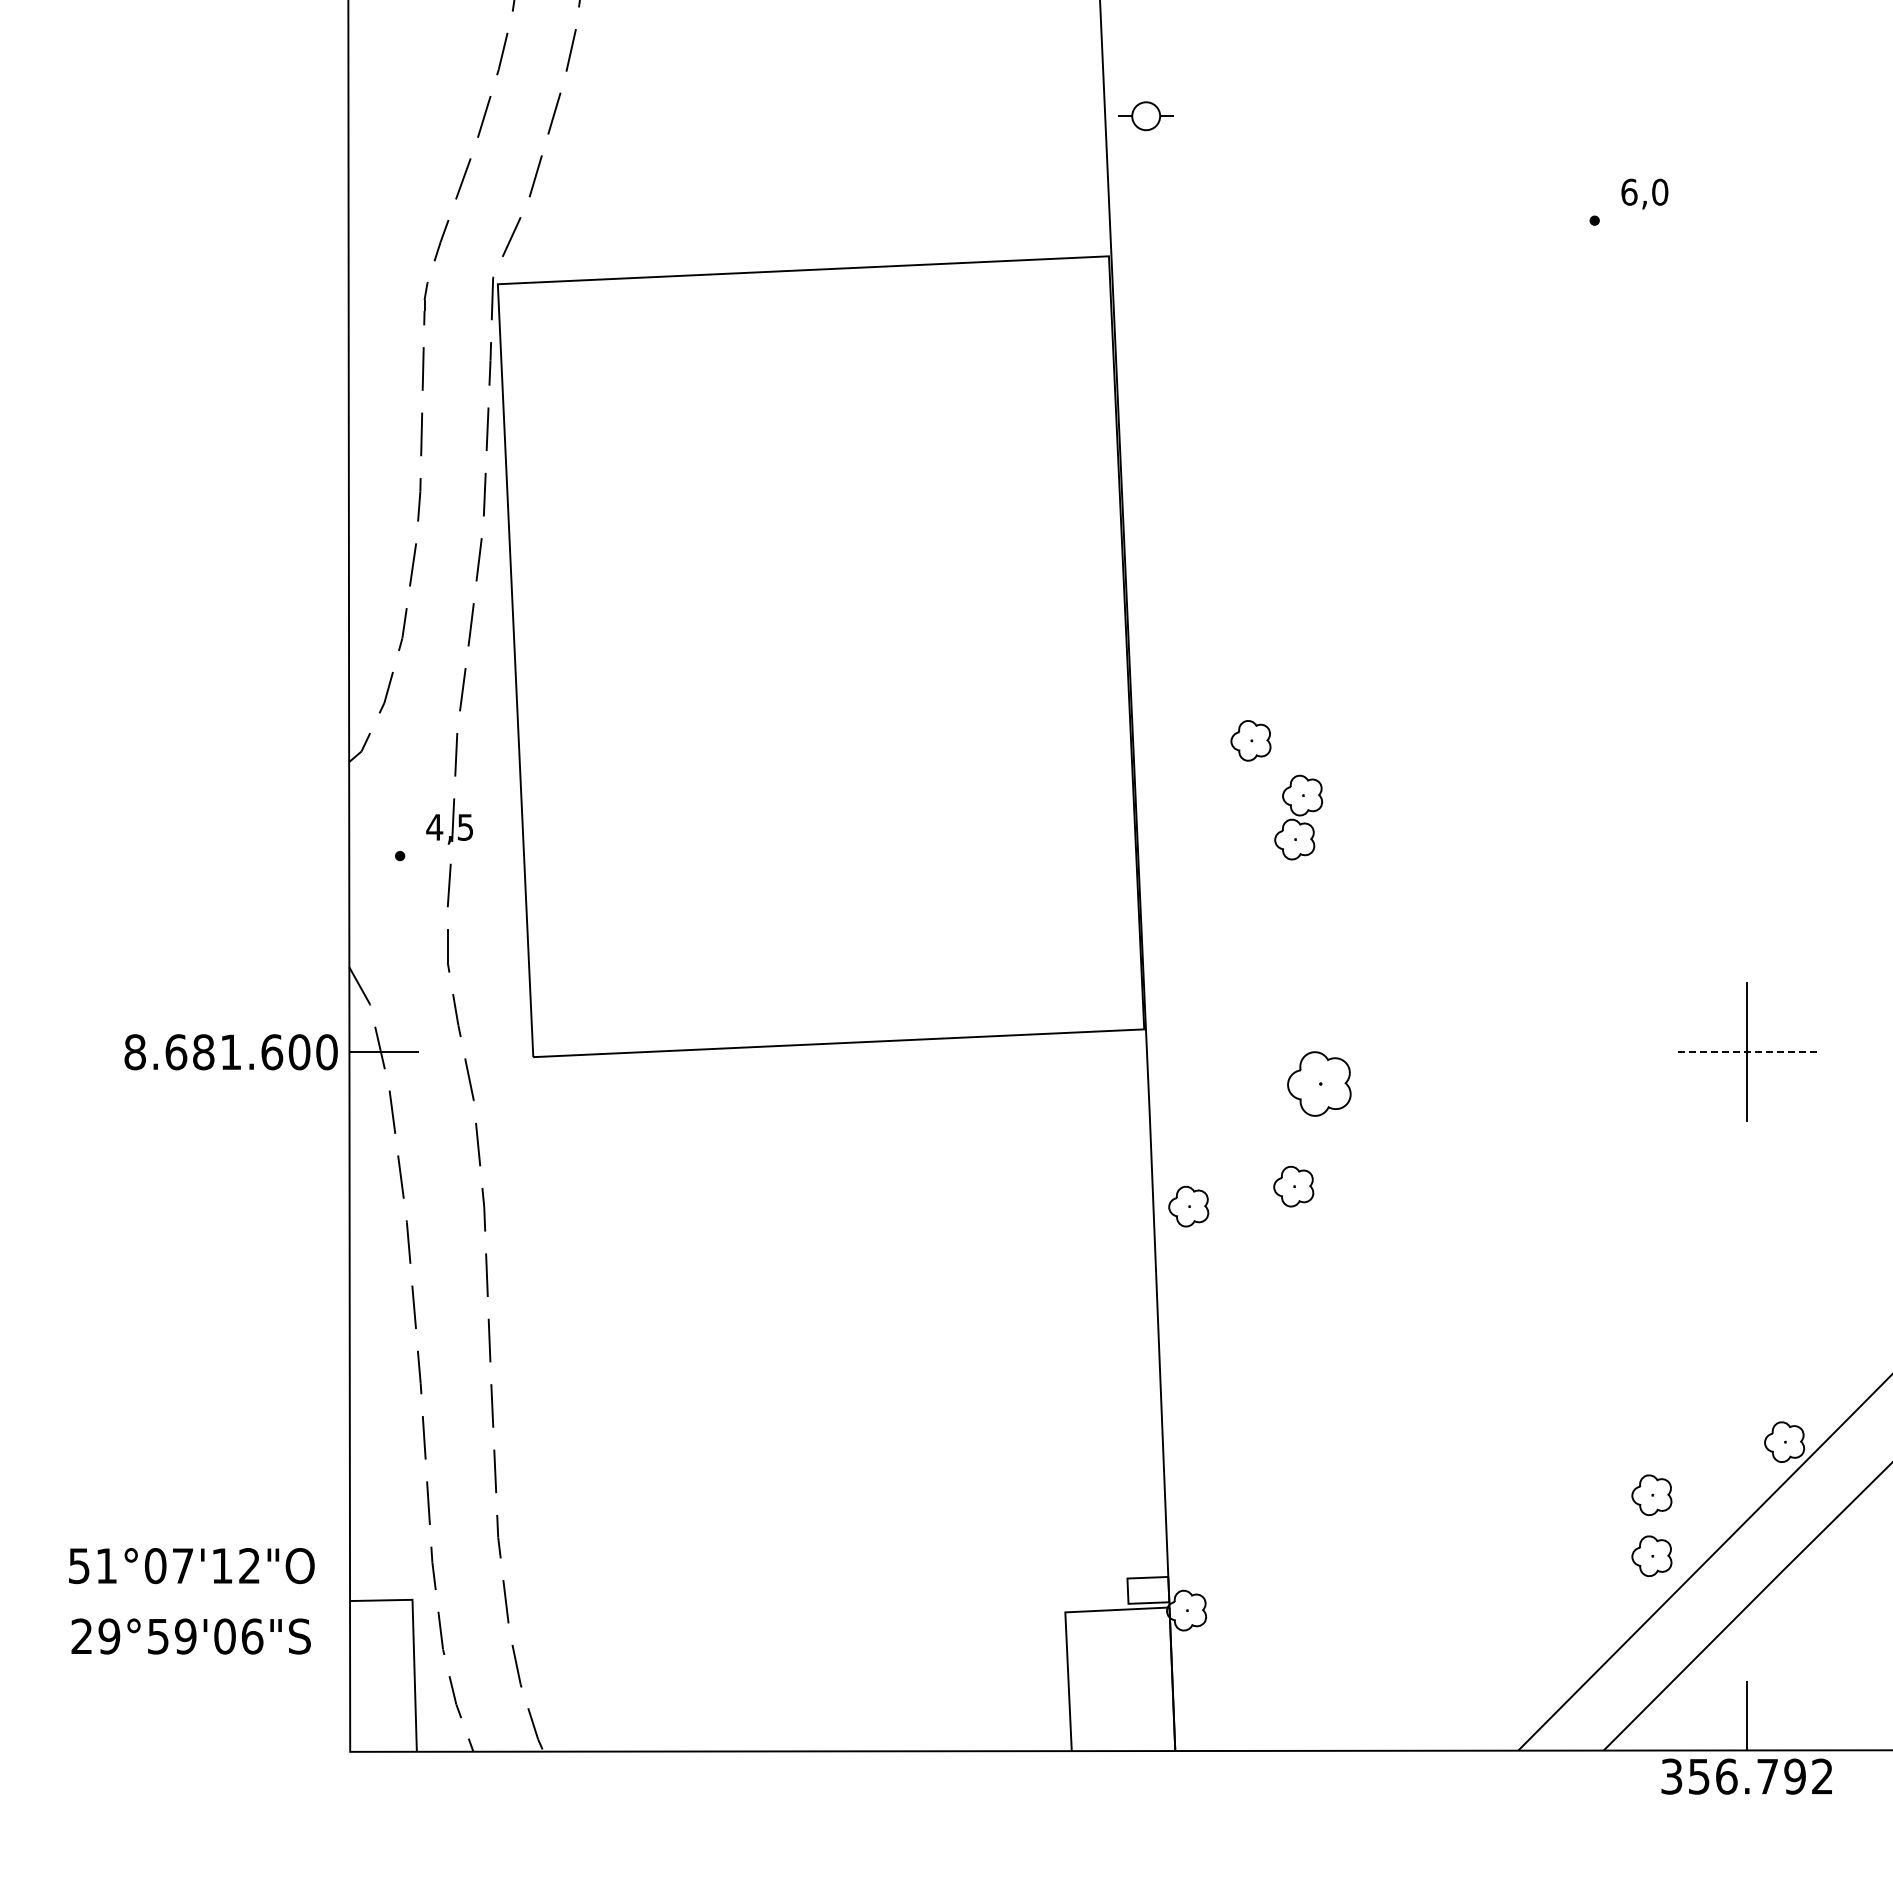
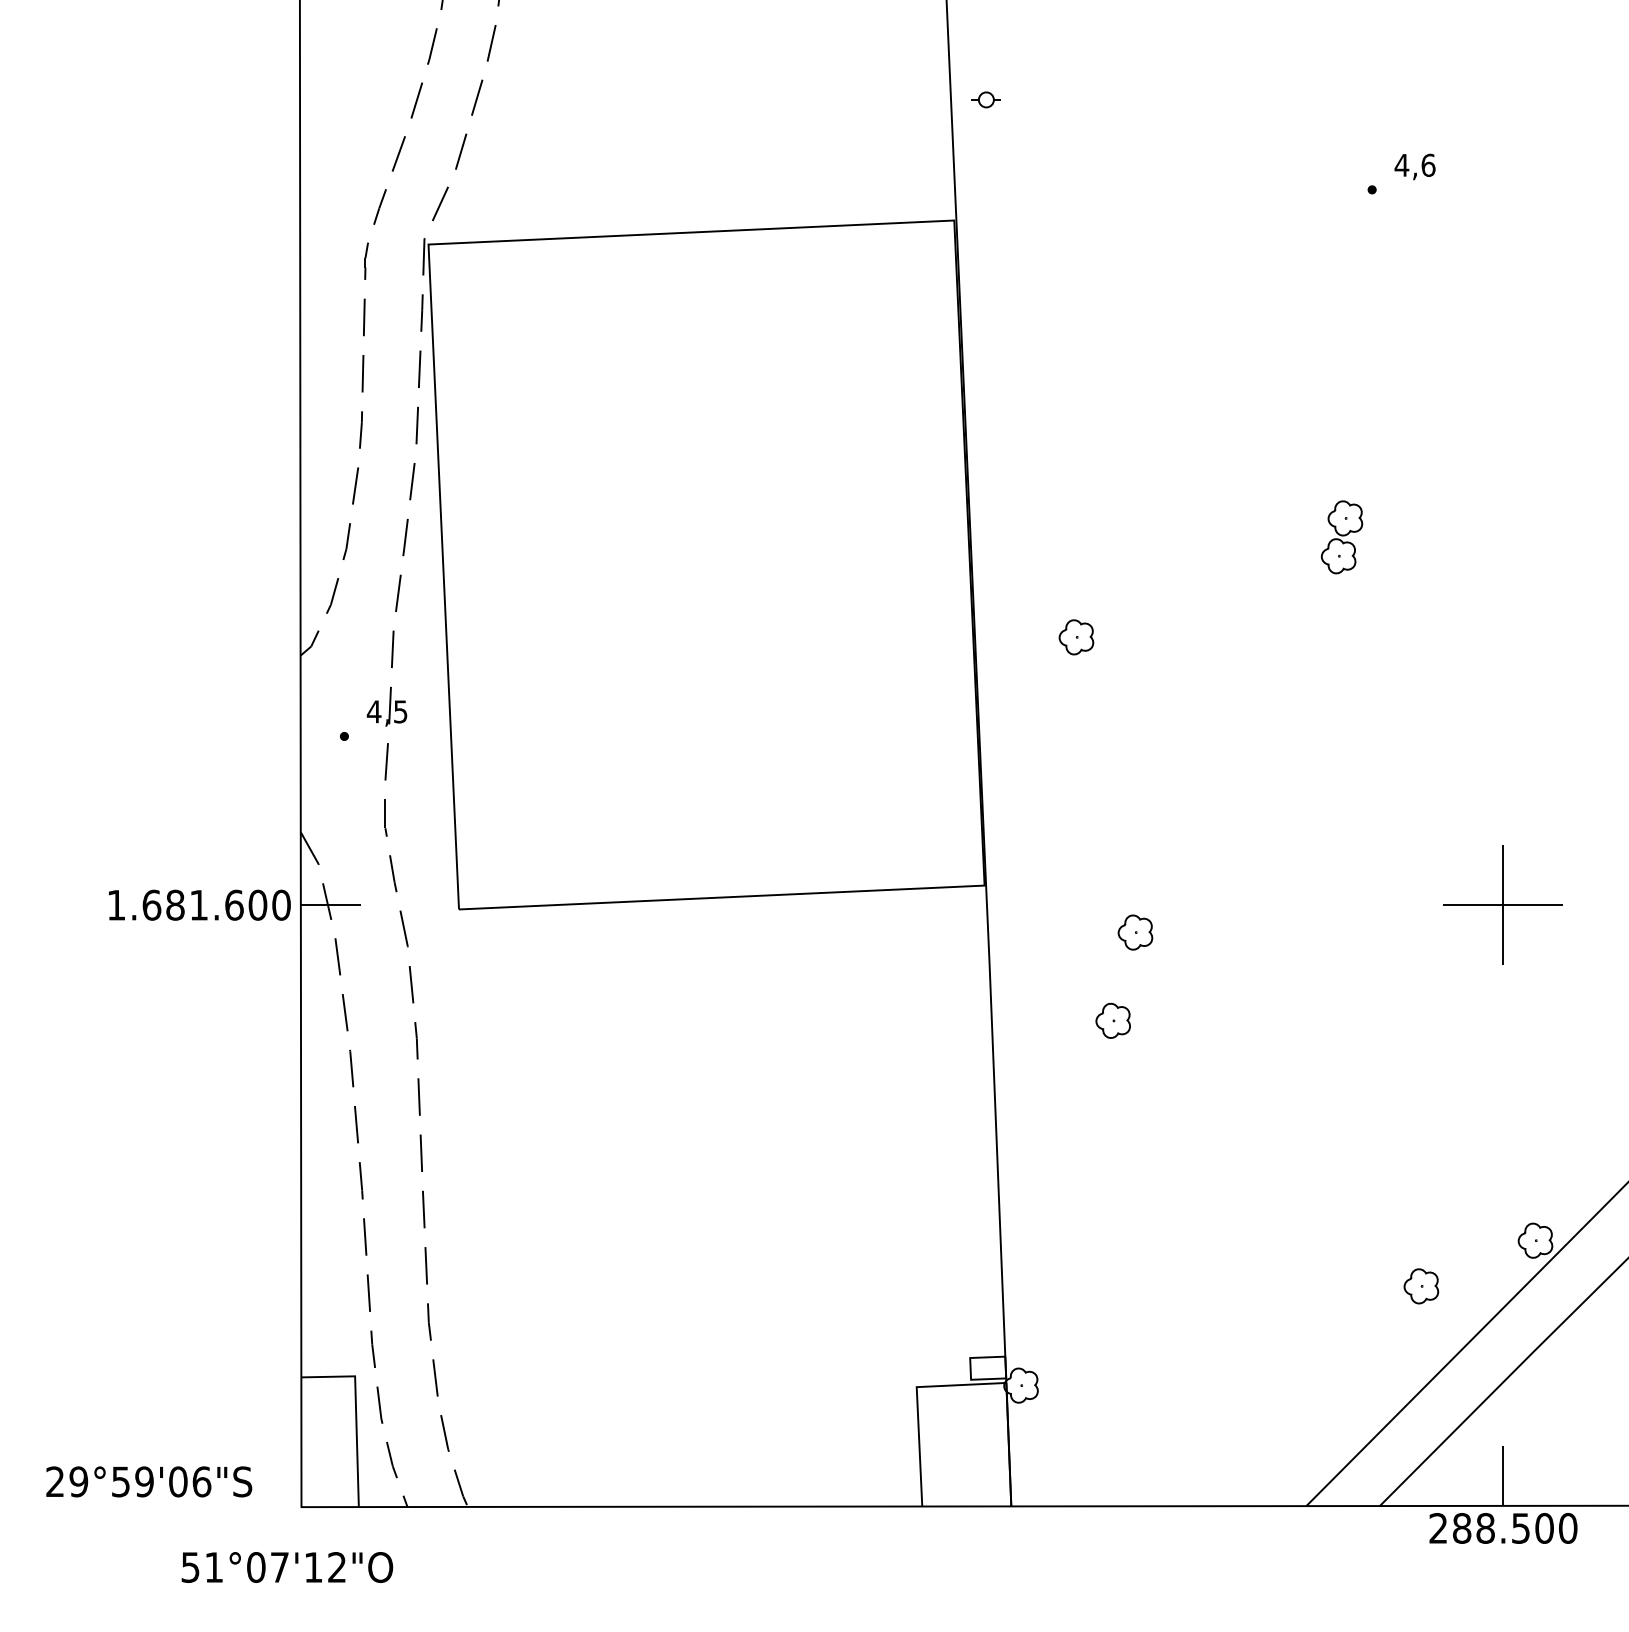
part: (1146, 115) -> (986, 99), size x0.62
text: (1644, 191) -> (1414, 164), 6,0 -> 4,6
part: (1298, 817) -> (1341, 537), moved
text: (134, 1052) -> (115, 905), 8.681.600 -> 1.681.600
line: (1747, 1052) -> (1503, 905), dashed -> solid
part: (1319, 1083) -> (1135, 932), size x0.62
part: (1188, 1206) -> (1022, 1037), removed
part: (1651, 1556) -> (1421, 1339), removed
text: (191, 1566) -> (287, 1567), moved
text: (190, 1636) -> (148, 1481), moved
text: (1747, 1776) -> (1503, 1528), 356.792 -> 288.500

